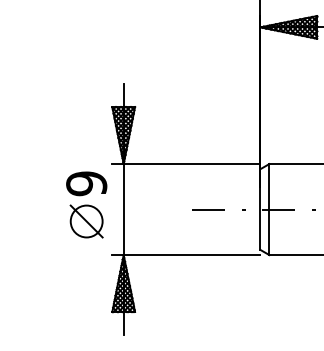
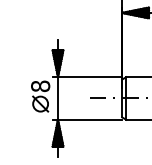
text: (86, 184) -> (40, 86), 9 -> 8

